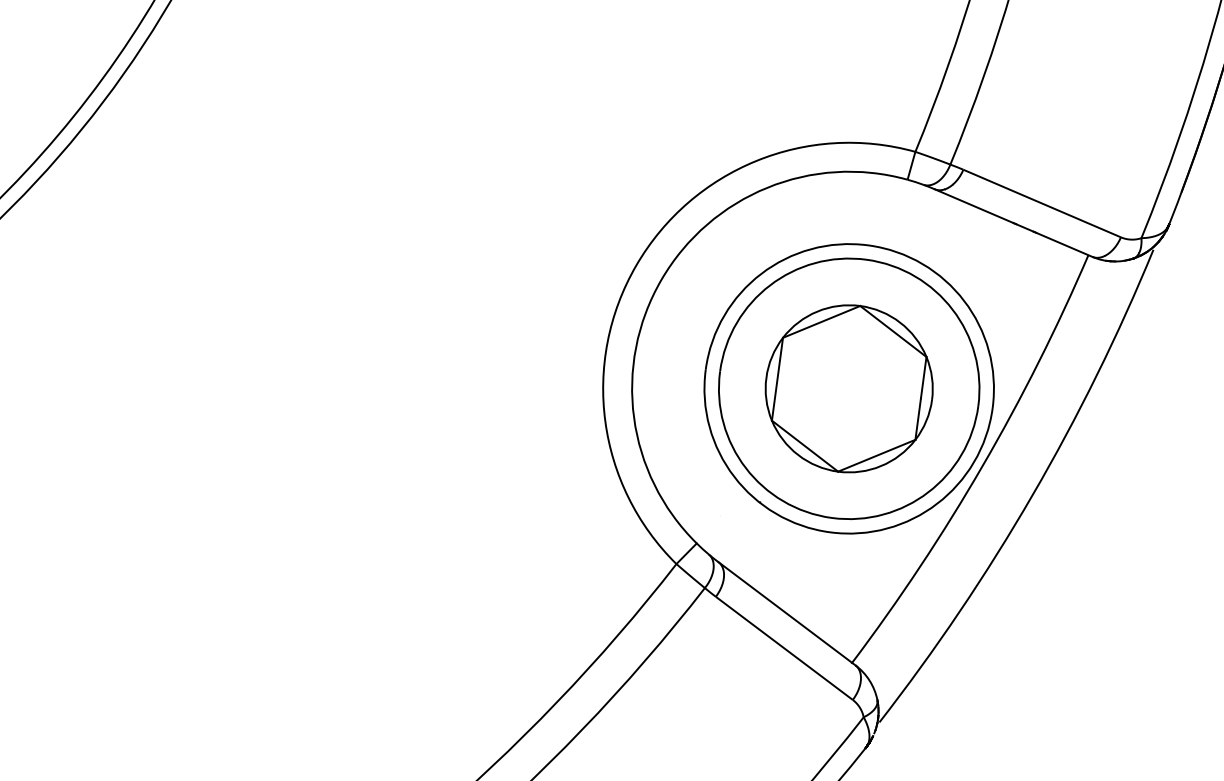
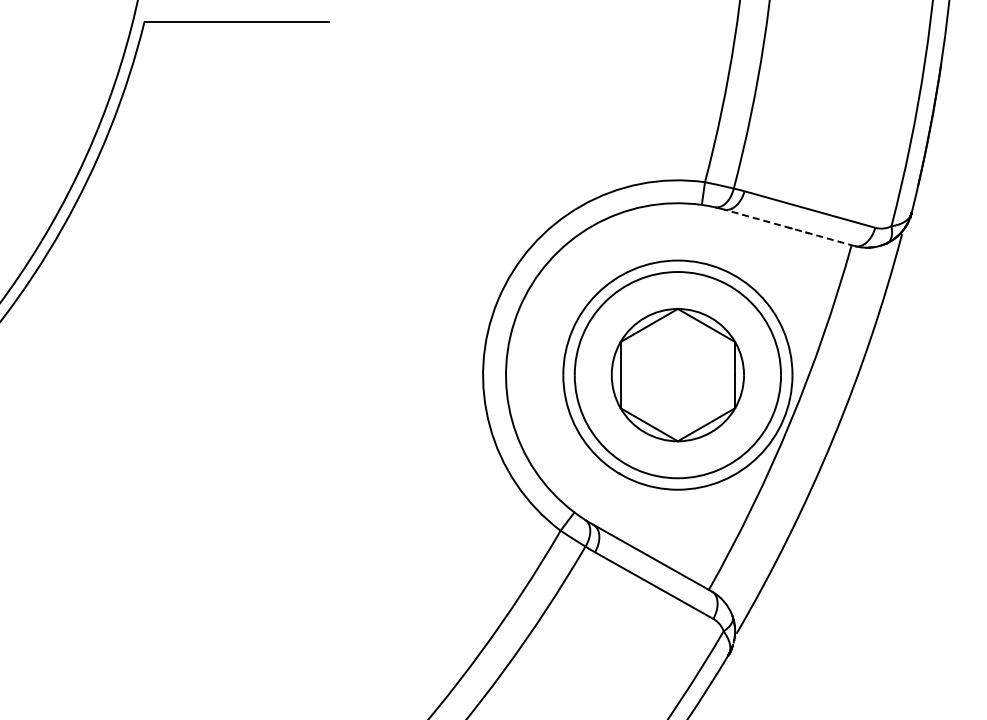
line: (1013, 222) -> (789, 227), solid -> dashed

